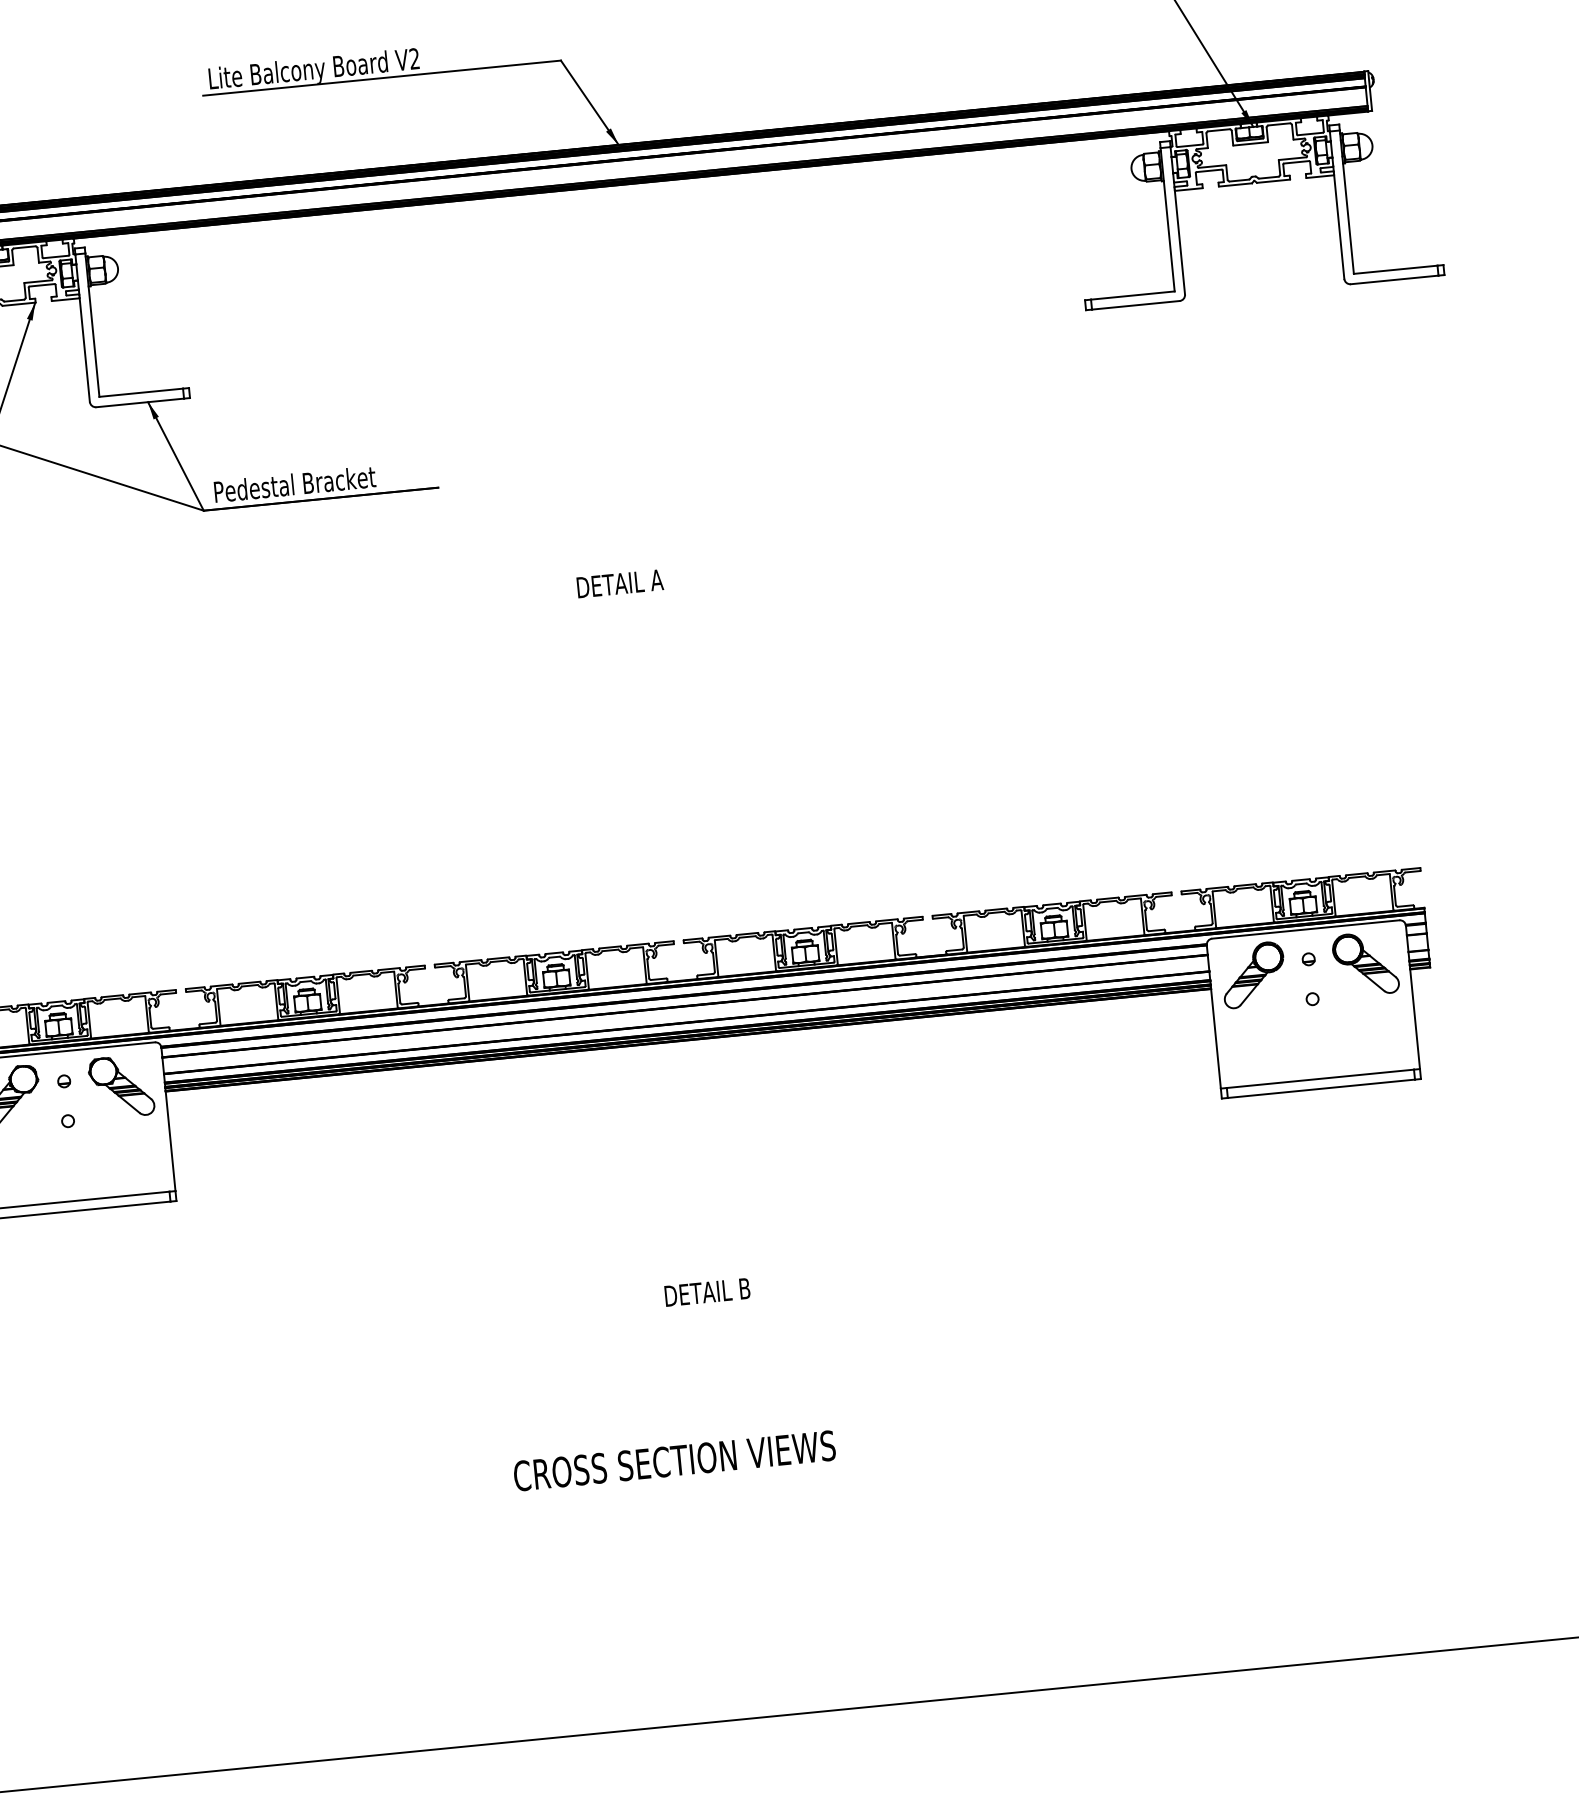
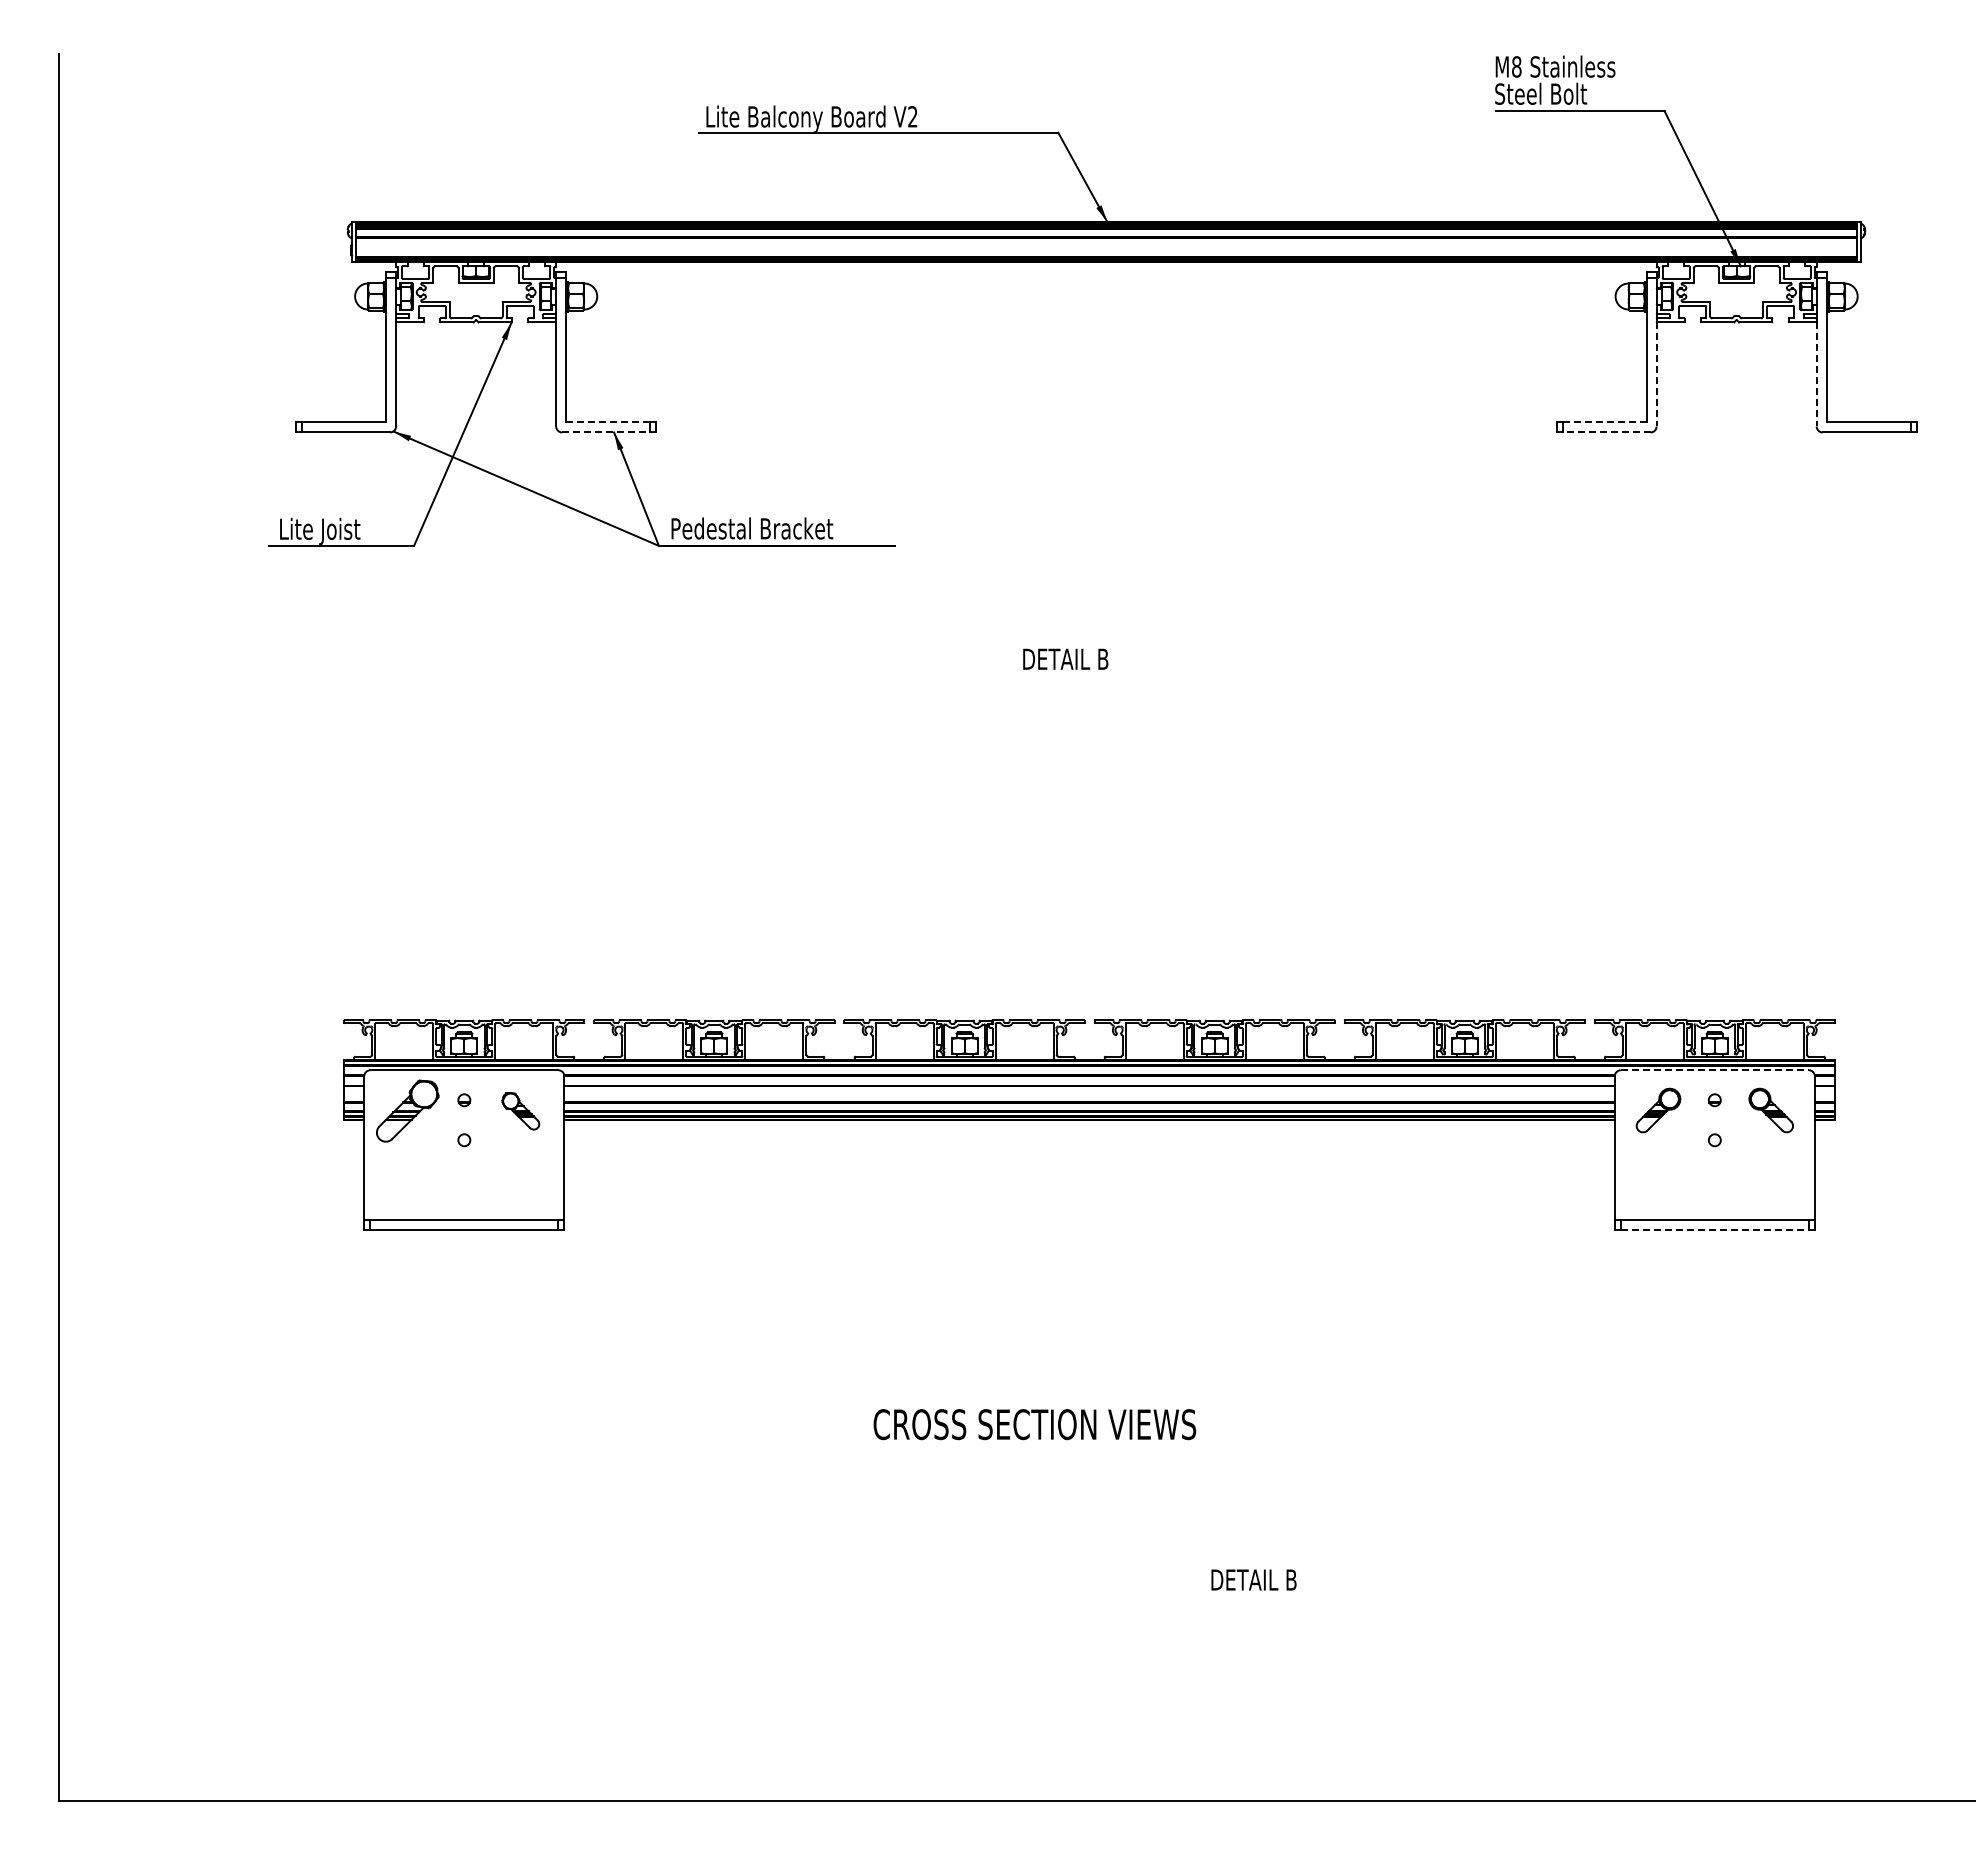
line: (1339, 227) -> (1816, 374), solid -> dashed
line: (1179, 242) -> (1656, 374), solid -> dashed
line: (1133, 295) -> (1605, 422), solid -> dashed
line: (1135, 305) -> (1606, 432), solid -> dashed
line: (140, 392) -> (607, 422), solid -> dashed
line: (140, 402) -> (606, 432), solid -> dashed
text: (656, 579) -> (1102, 658), DETAIL A -> DETAIL B
line: (1306, 929) -> (1715, 1070), solid -> dashed
part: (1366, 964) -> (1771, 1110), size x0.7
part: (1253, 975) -> (1658, 1110), size x0.7
part: (121, 1087) -> (520, 1111), size x0.6
line: (1322, 1088) -> (1715, 1230), solid -> dashed
text: (706, 1291) -> (1253, 1579), moved
text: (674, 1460) -> (1034, 1424), moved

